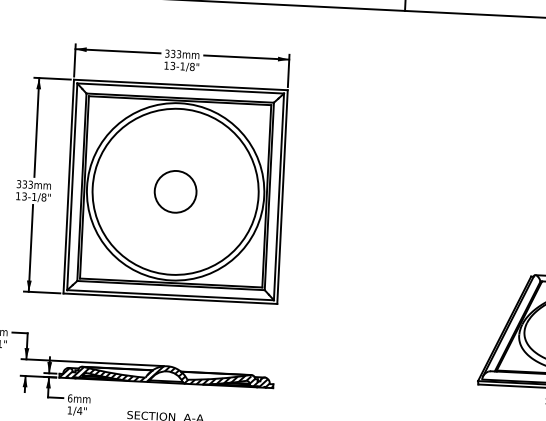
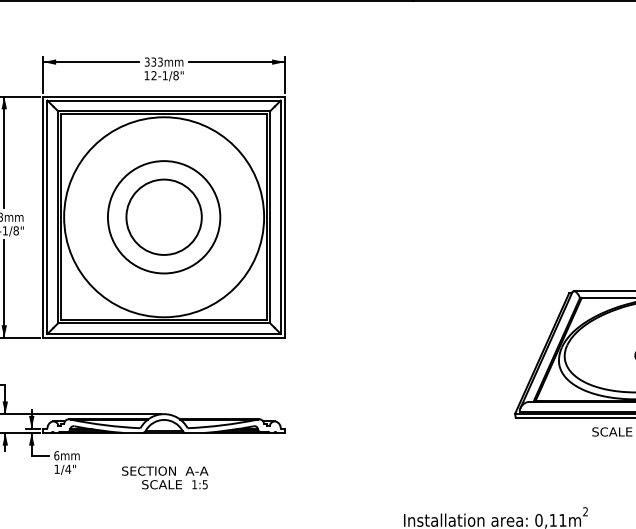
text: (172, 65) -> (153, 75), 13-1/8" -> 12-1/8"
circle: (175, 191) -> (163, 216), size x0.6
circle: (175, 191) -> (163, 216), size x1.6
hatch: (166, 374) -> (163, 423), removed

